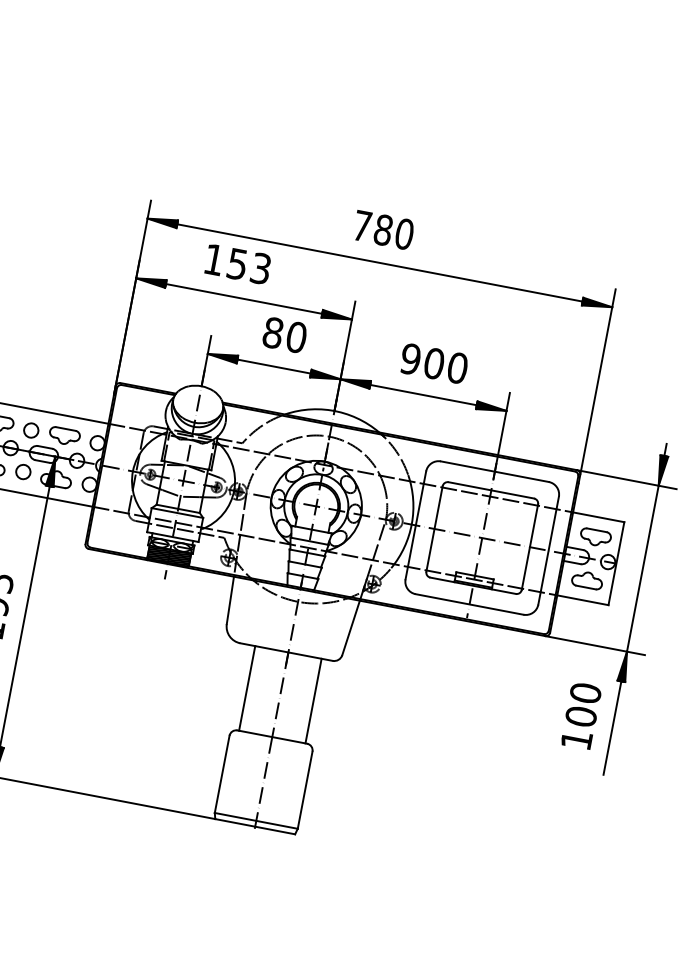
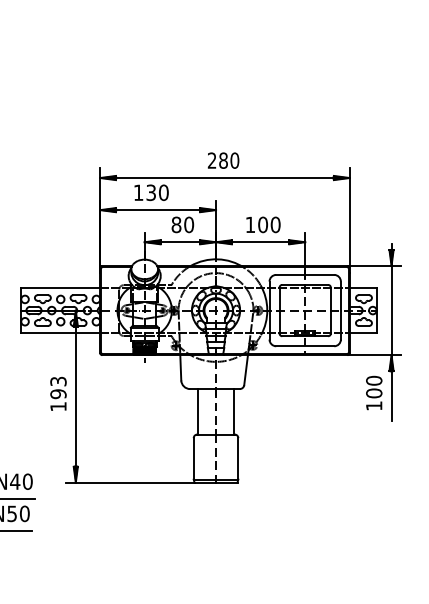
text: (361, 225) -> (211, 160), 780 -> 280
text: (249, 265) -> (157, 192), 153 -> 130
text: (410, 358) -> (250, 224), 900 -> 100

